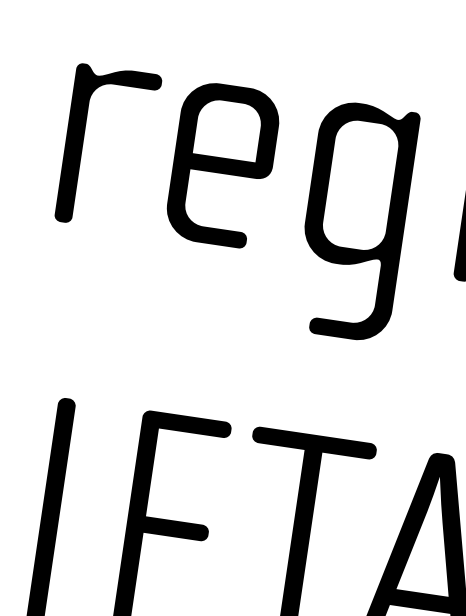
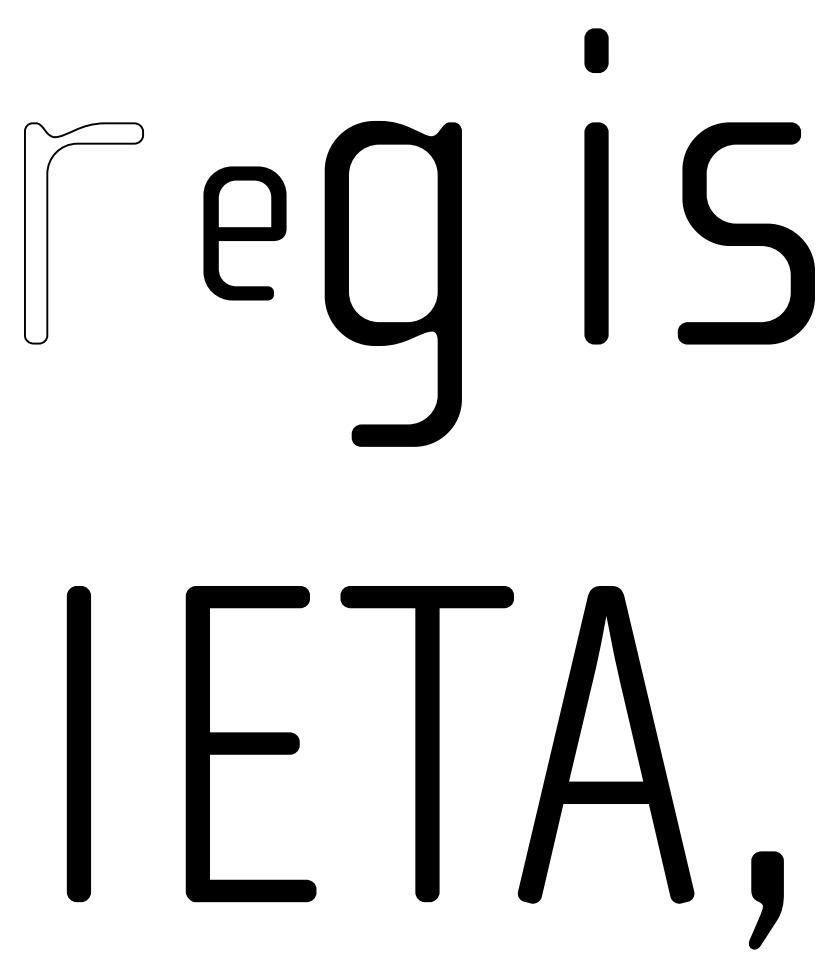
fill: (108, 148) -> (83, 233), removed
part: (222, 165) -> (244, 233), size x0.6
part: (354, 220) -> (392, 283), moved

